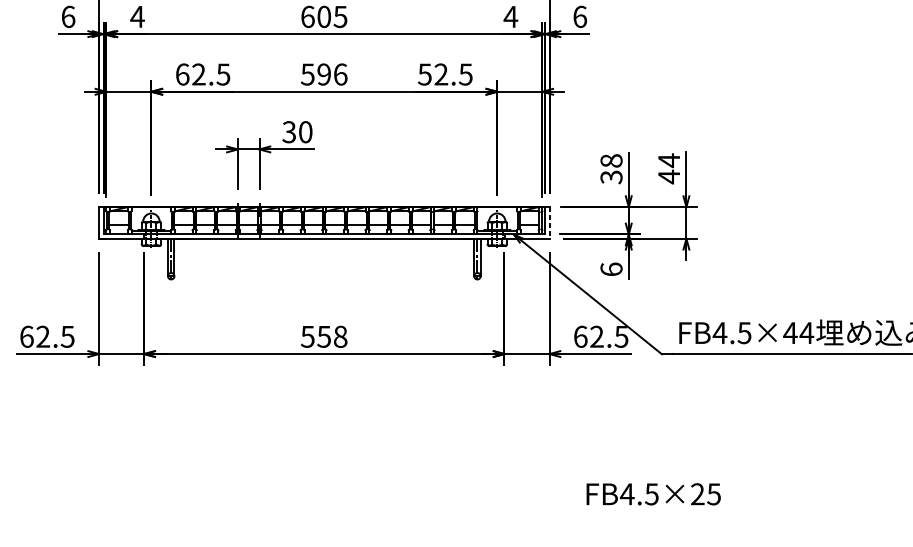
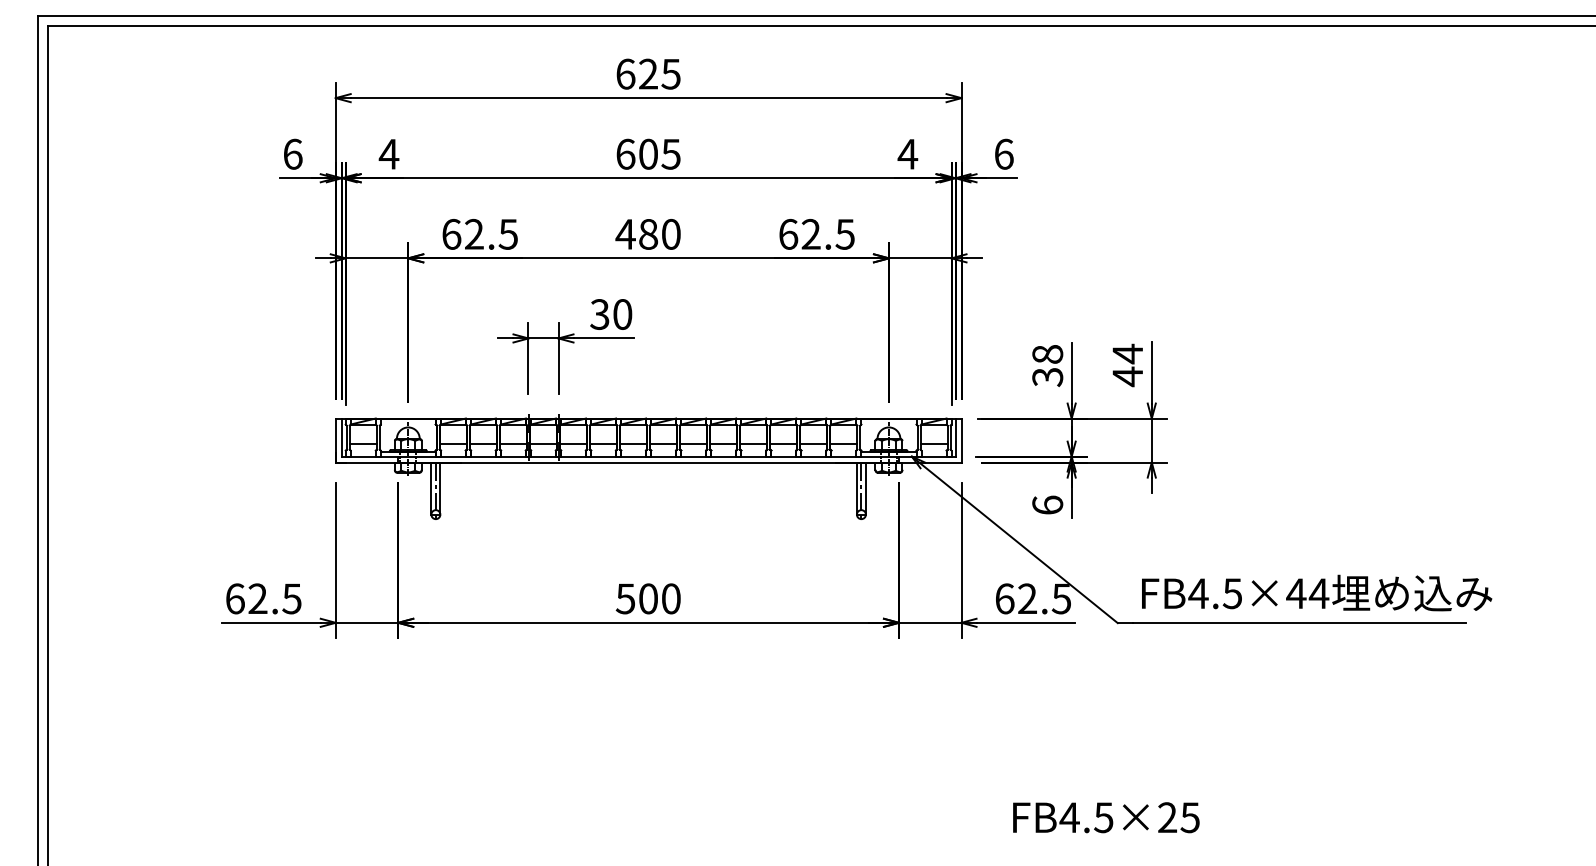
text: (323, 73) -> (647, 233), 596 -> 480
text: (424, 73) -> (788, 233), 52.5 -> 62.5
line: (549, 223) -> (961, 441), dashed -> solid
text: (332, 336) -> (659, 598), 558 -> 500

